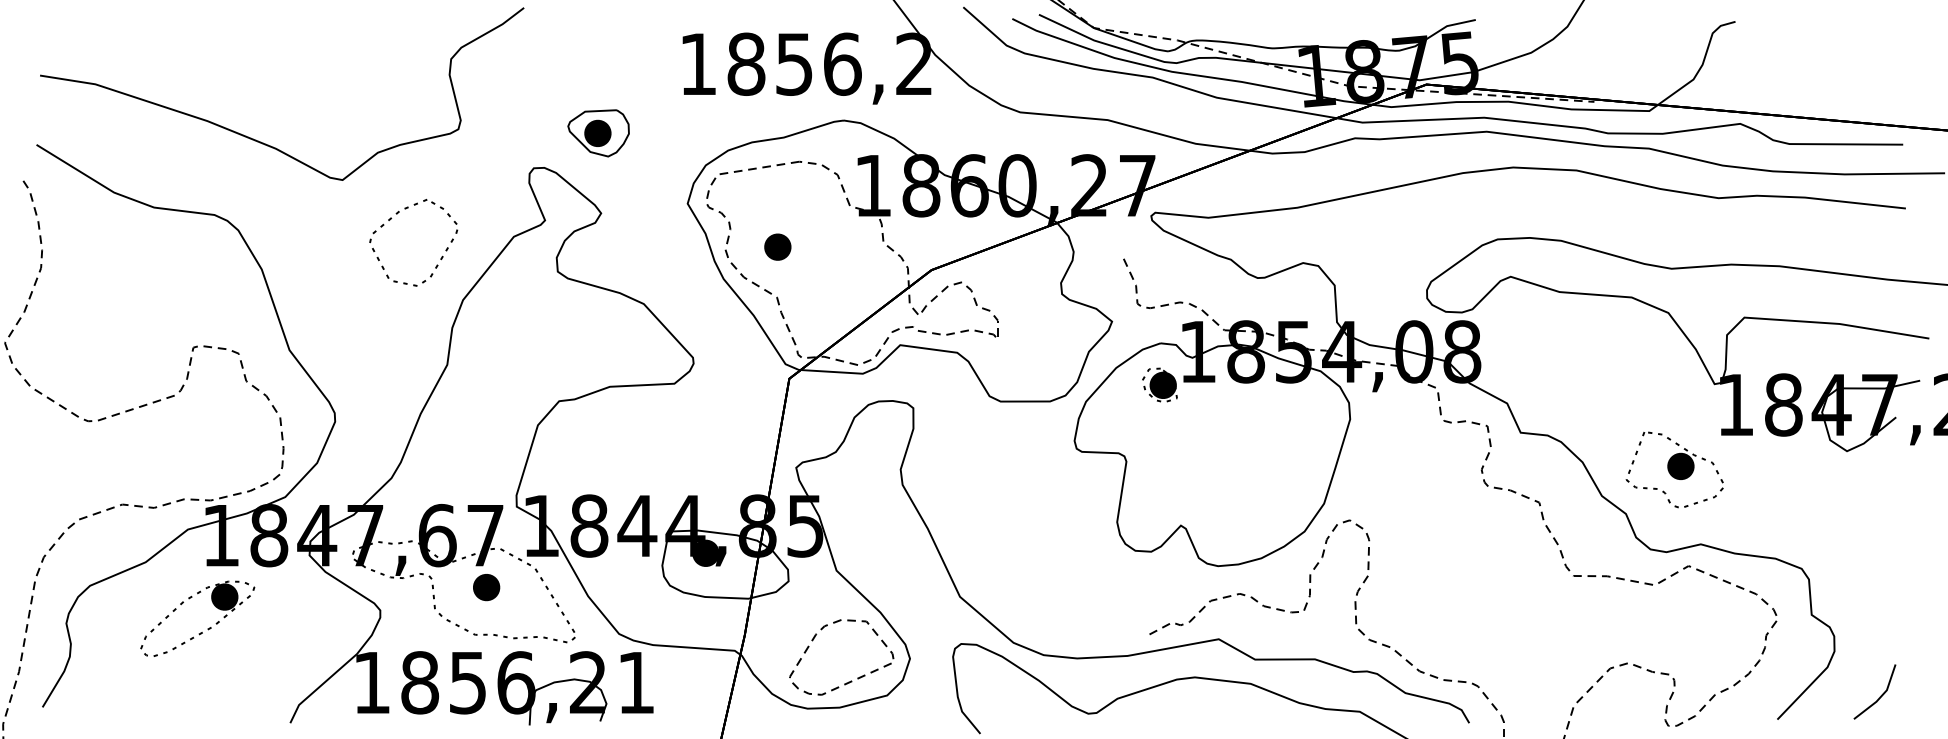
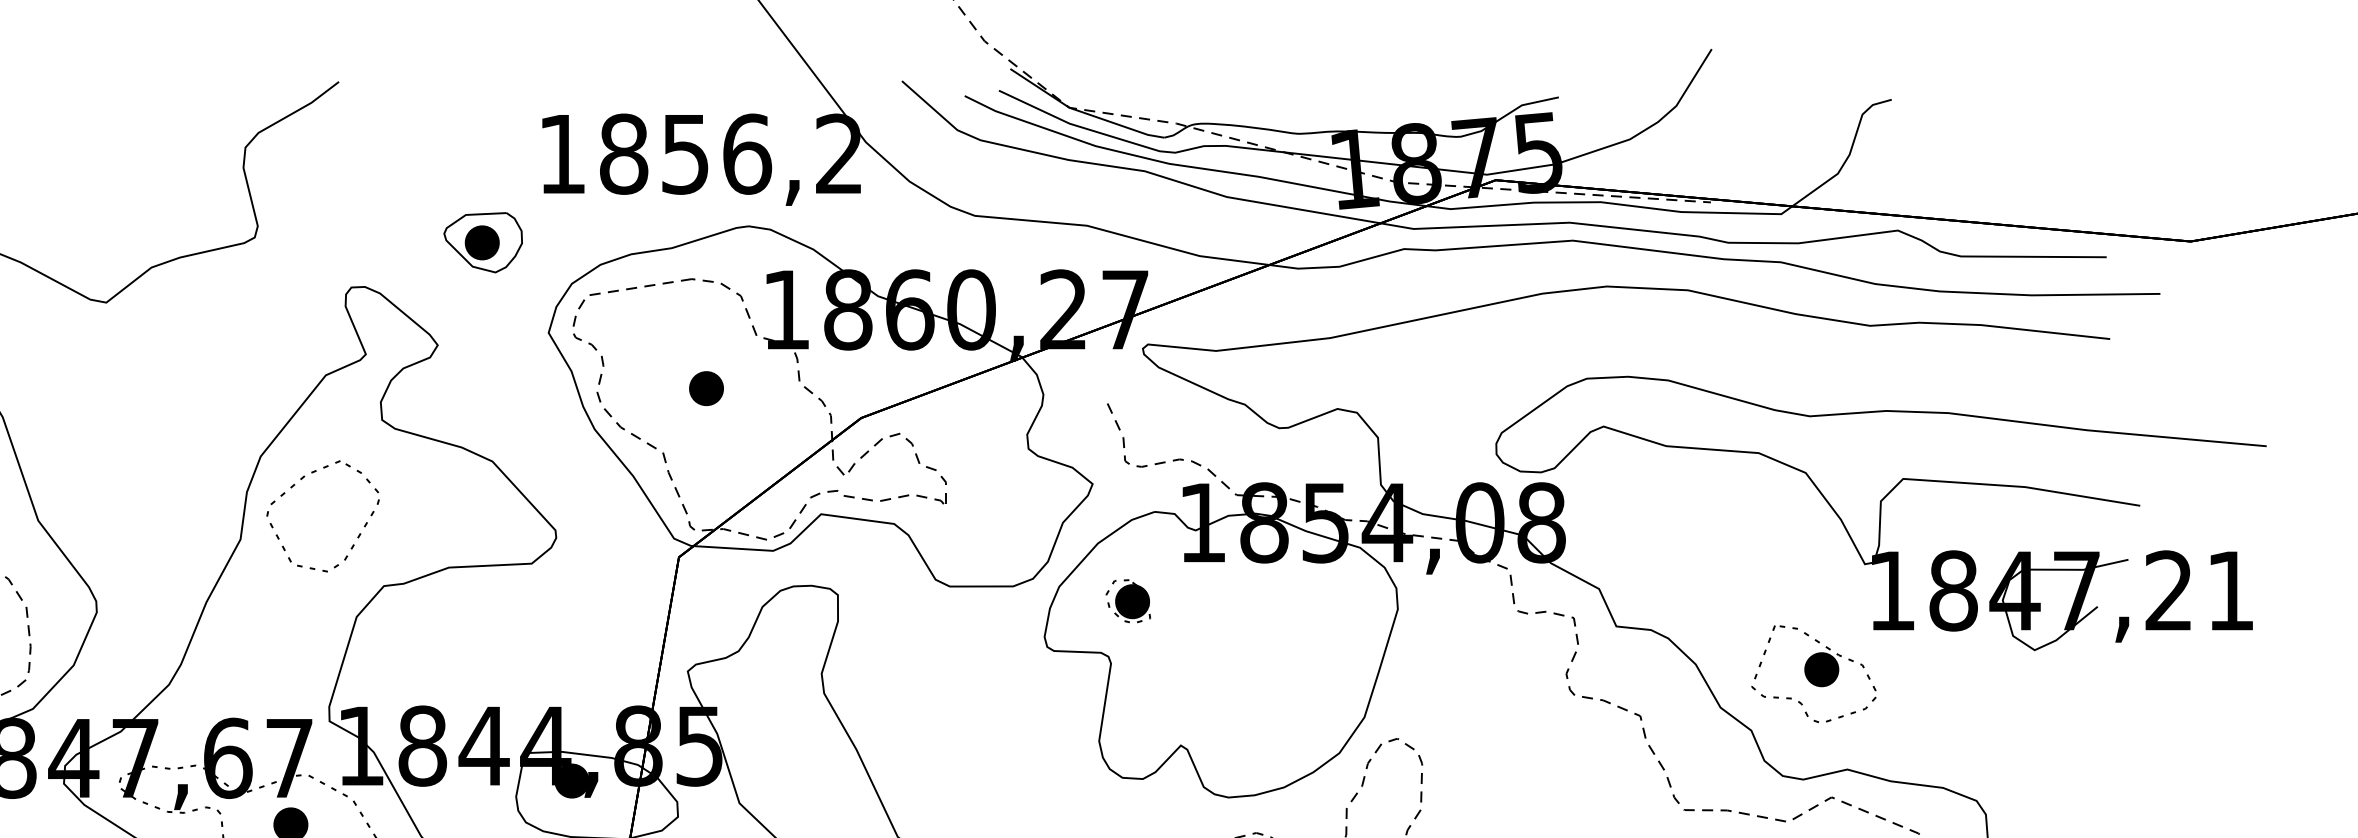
part: (598, 133) -> (483, 242), moved
part: (777, 246) -> (706, 387), moved
part: (441, 256) -> (358, 533), moved
part: (1159, 384) -> (1127, 600), moved

